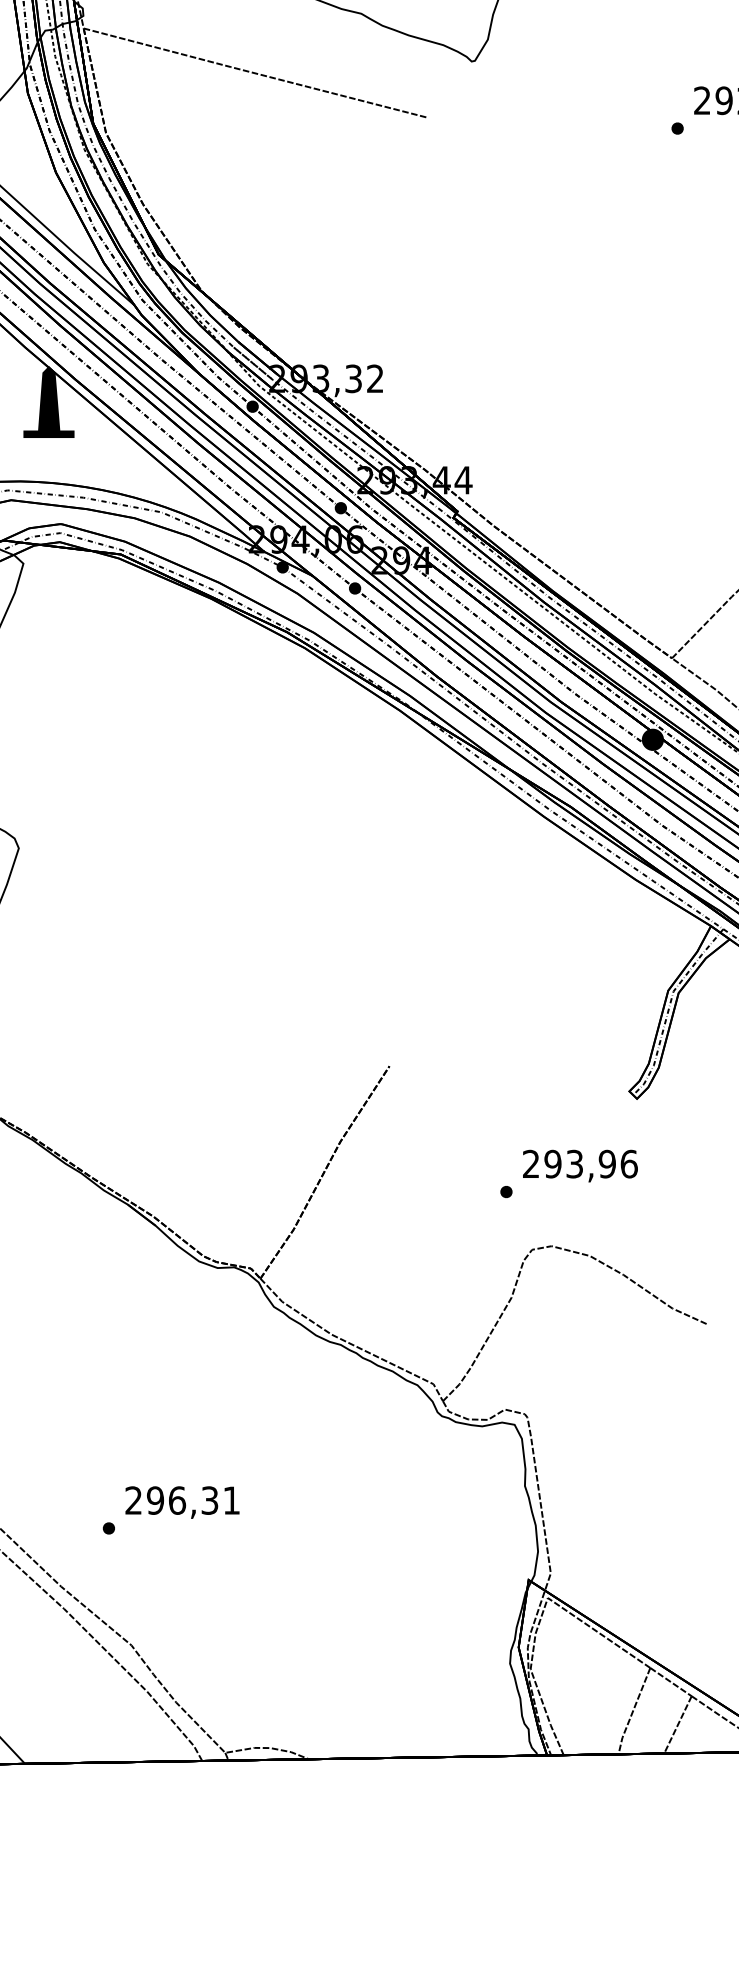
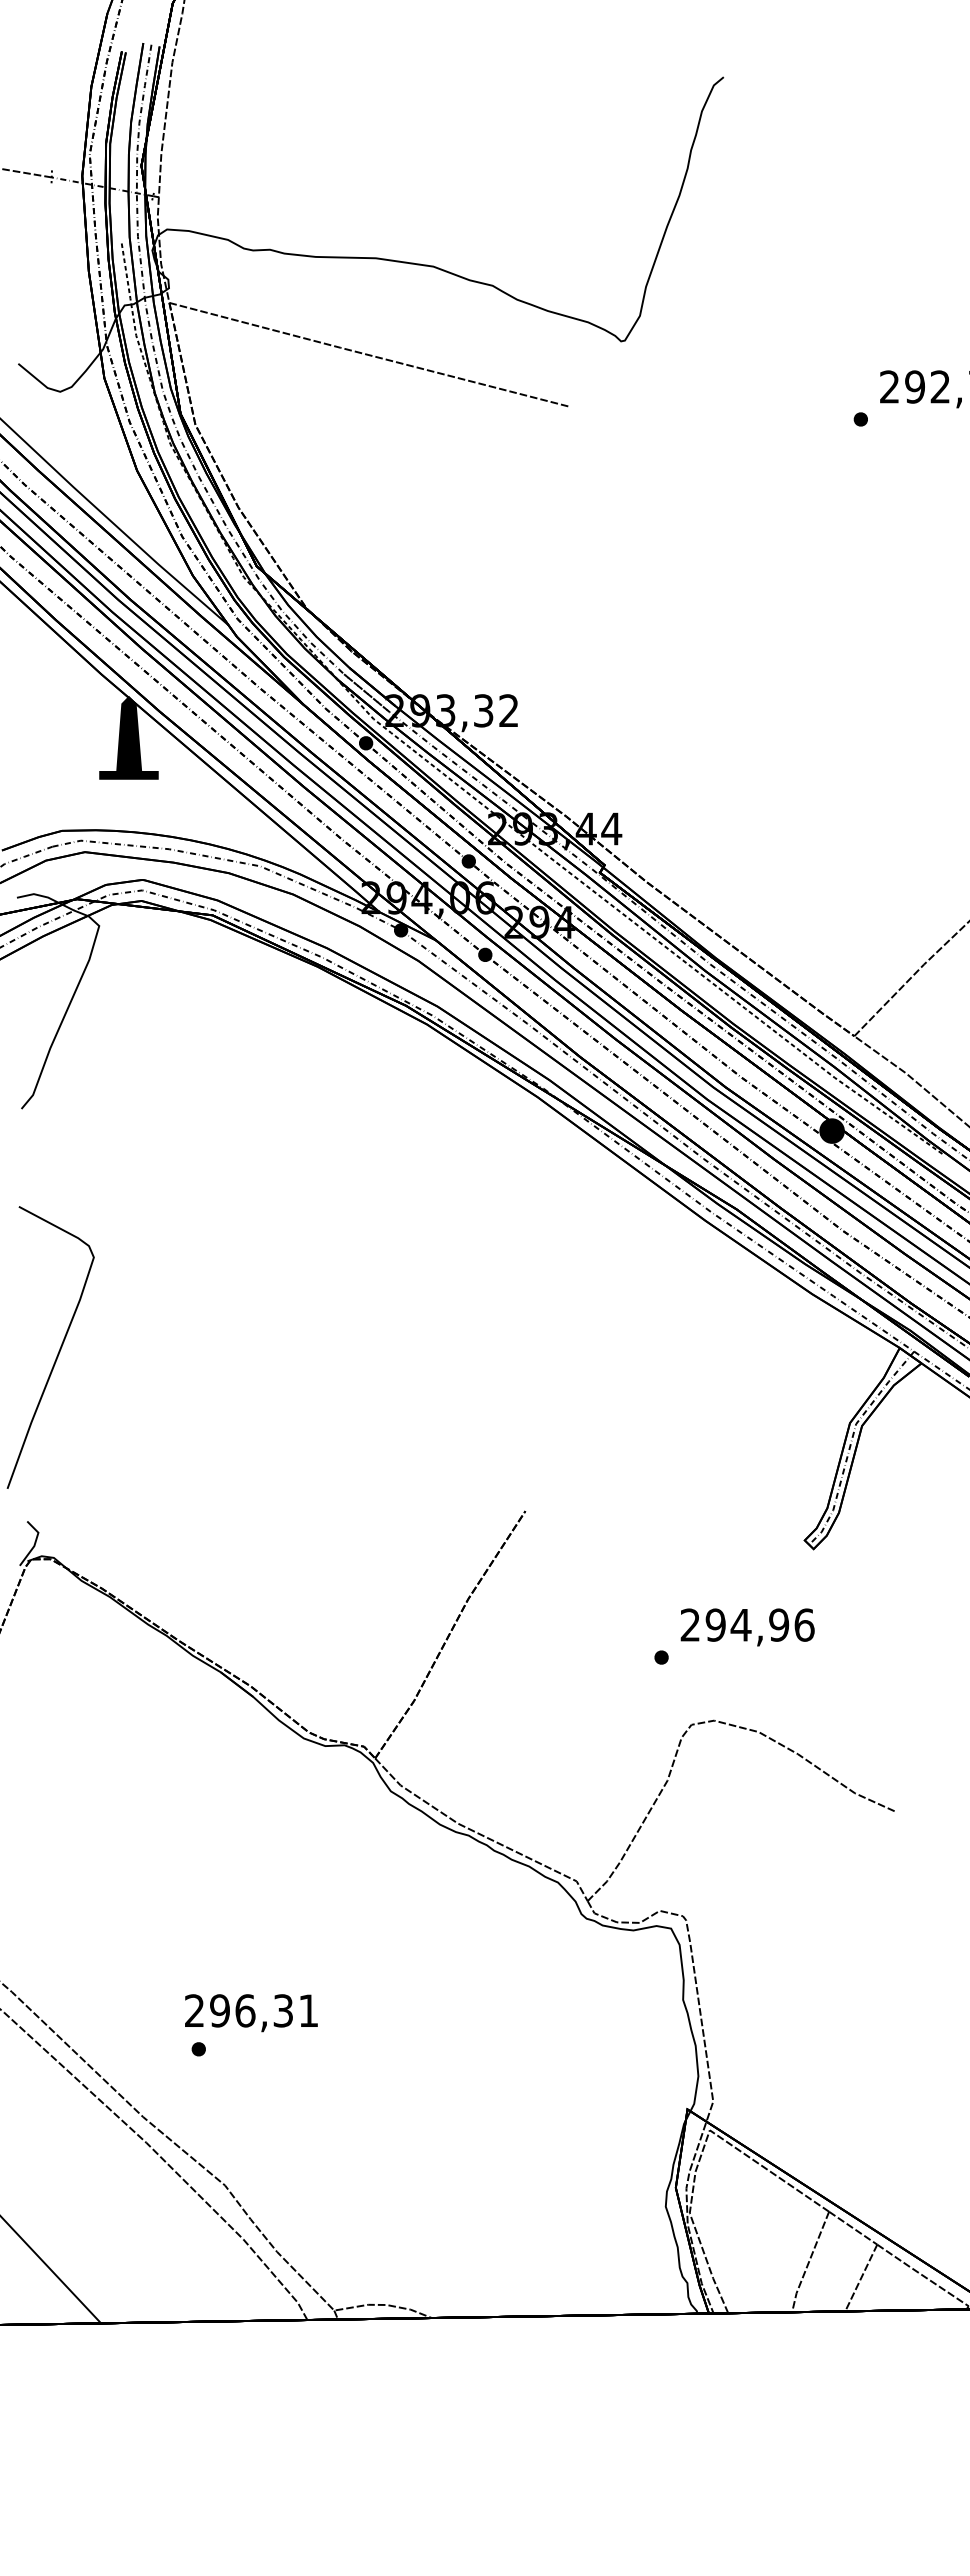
text: (574, 1163) -> (740, 1624), 293,96 -> 294,96
text: (182, 1502) -> (251, 2013), moved

